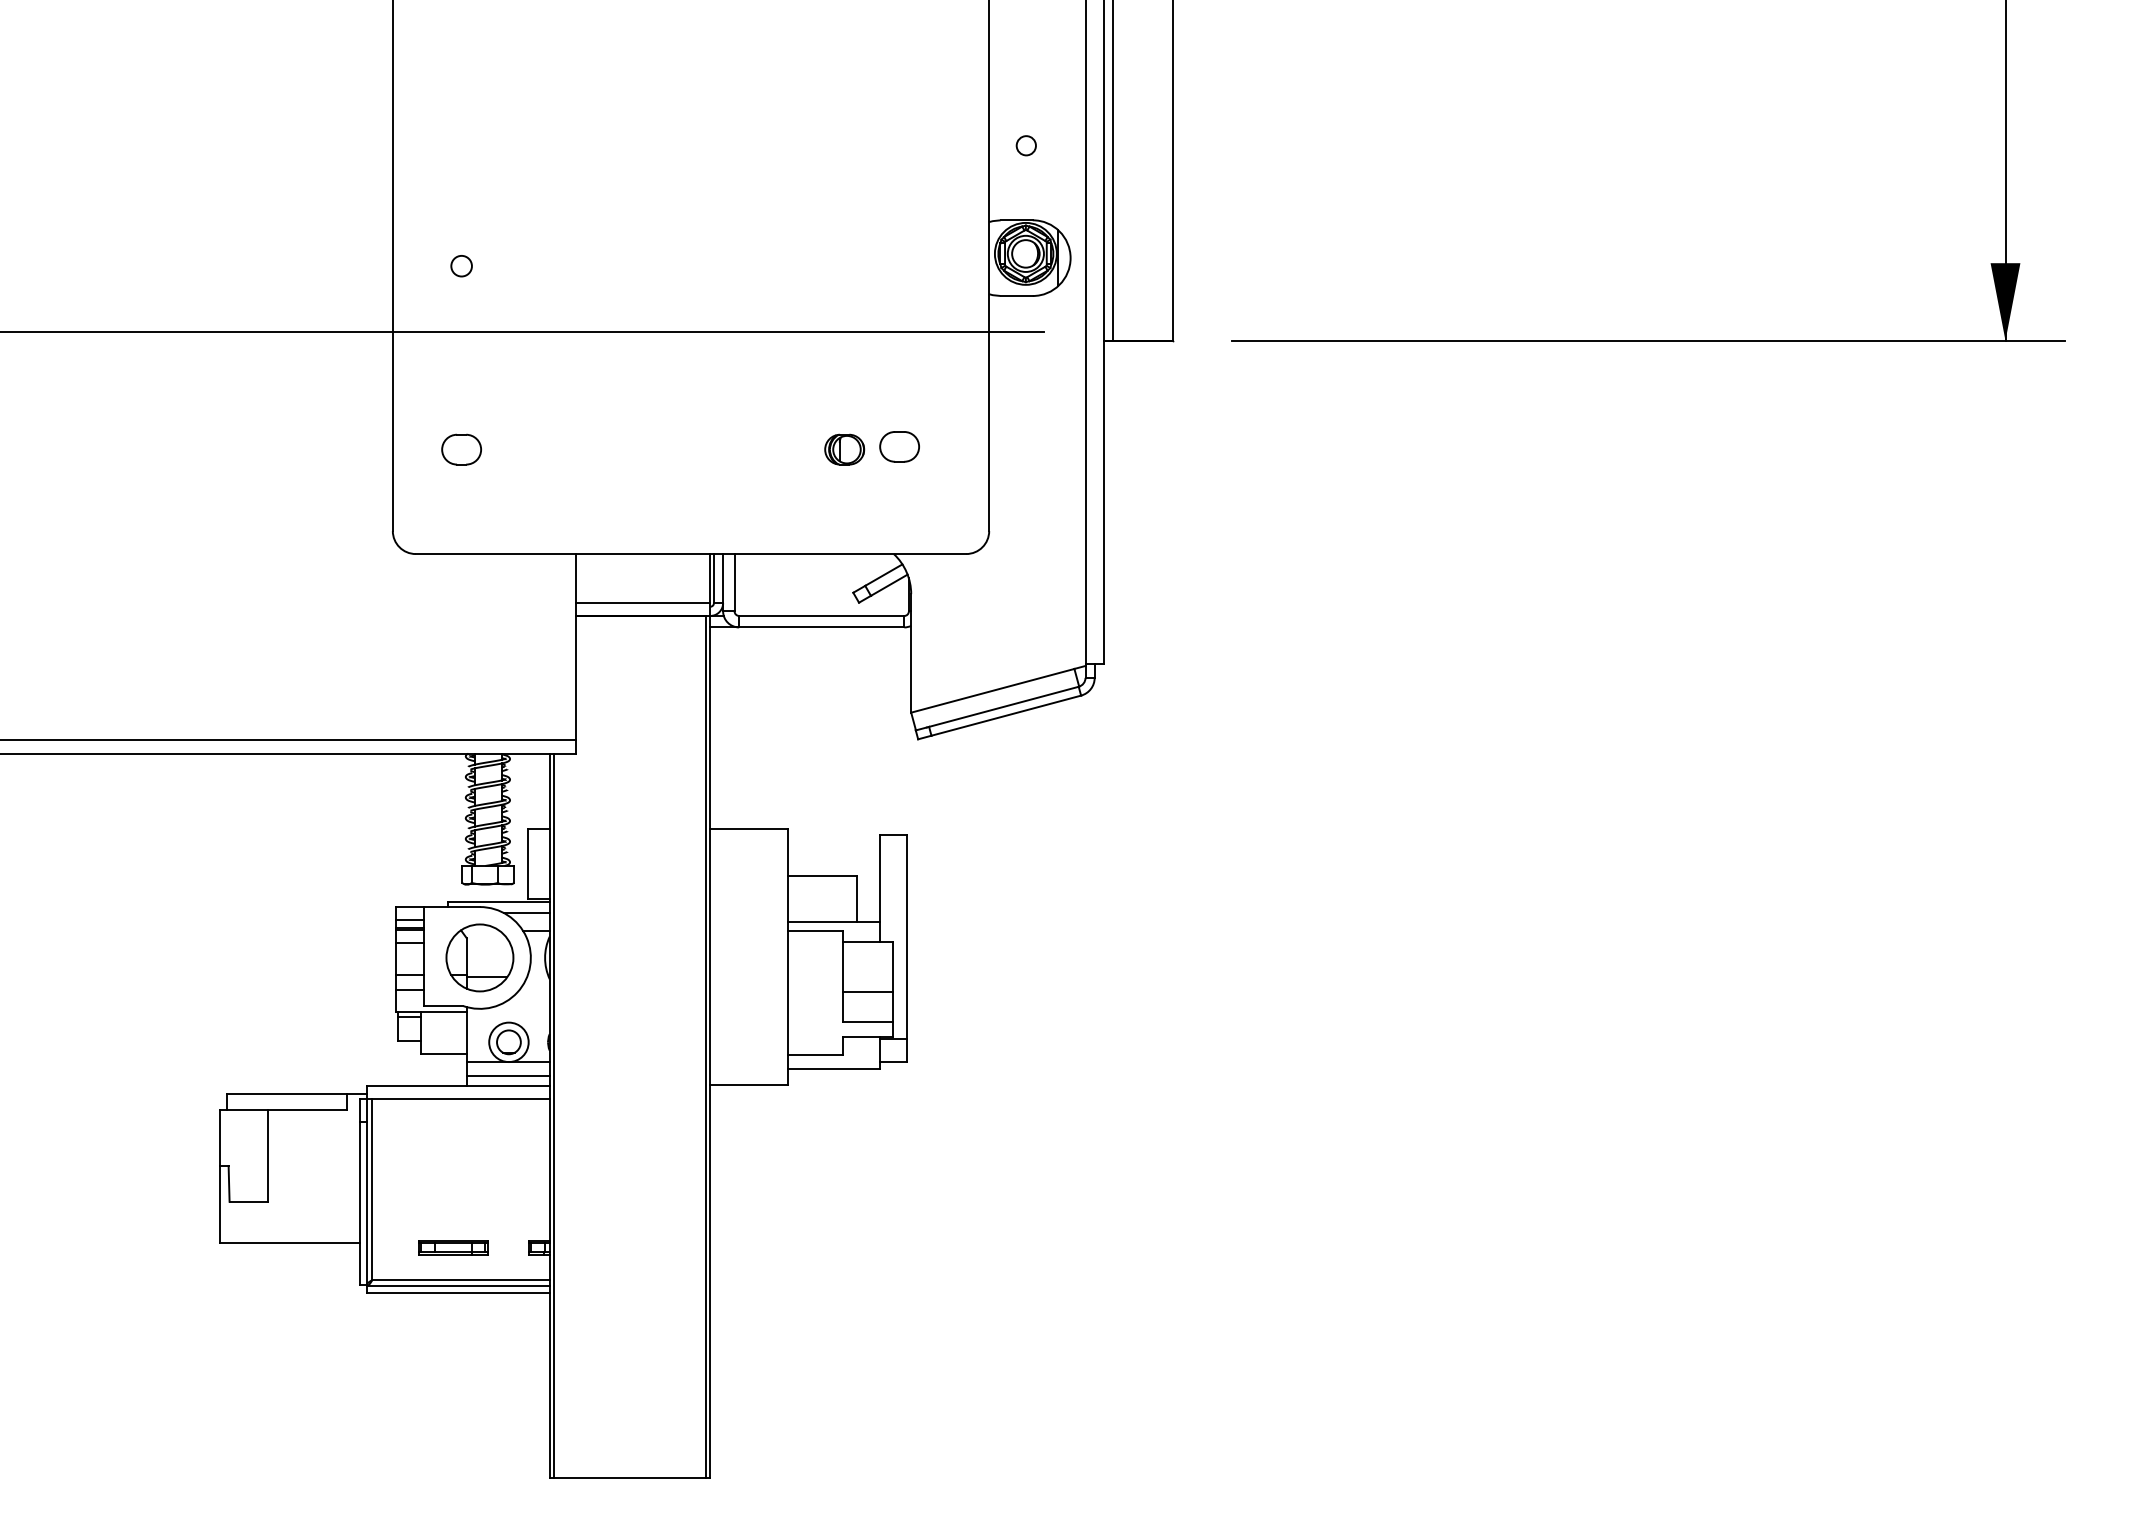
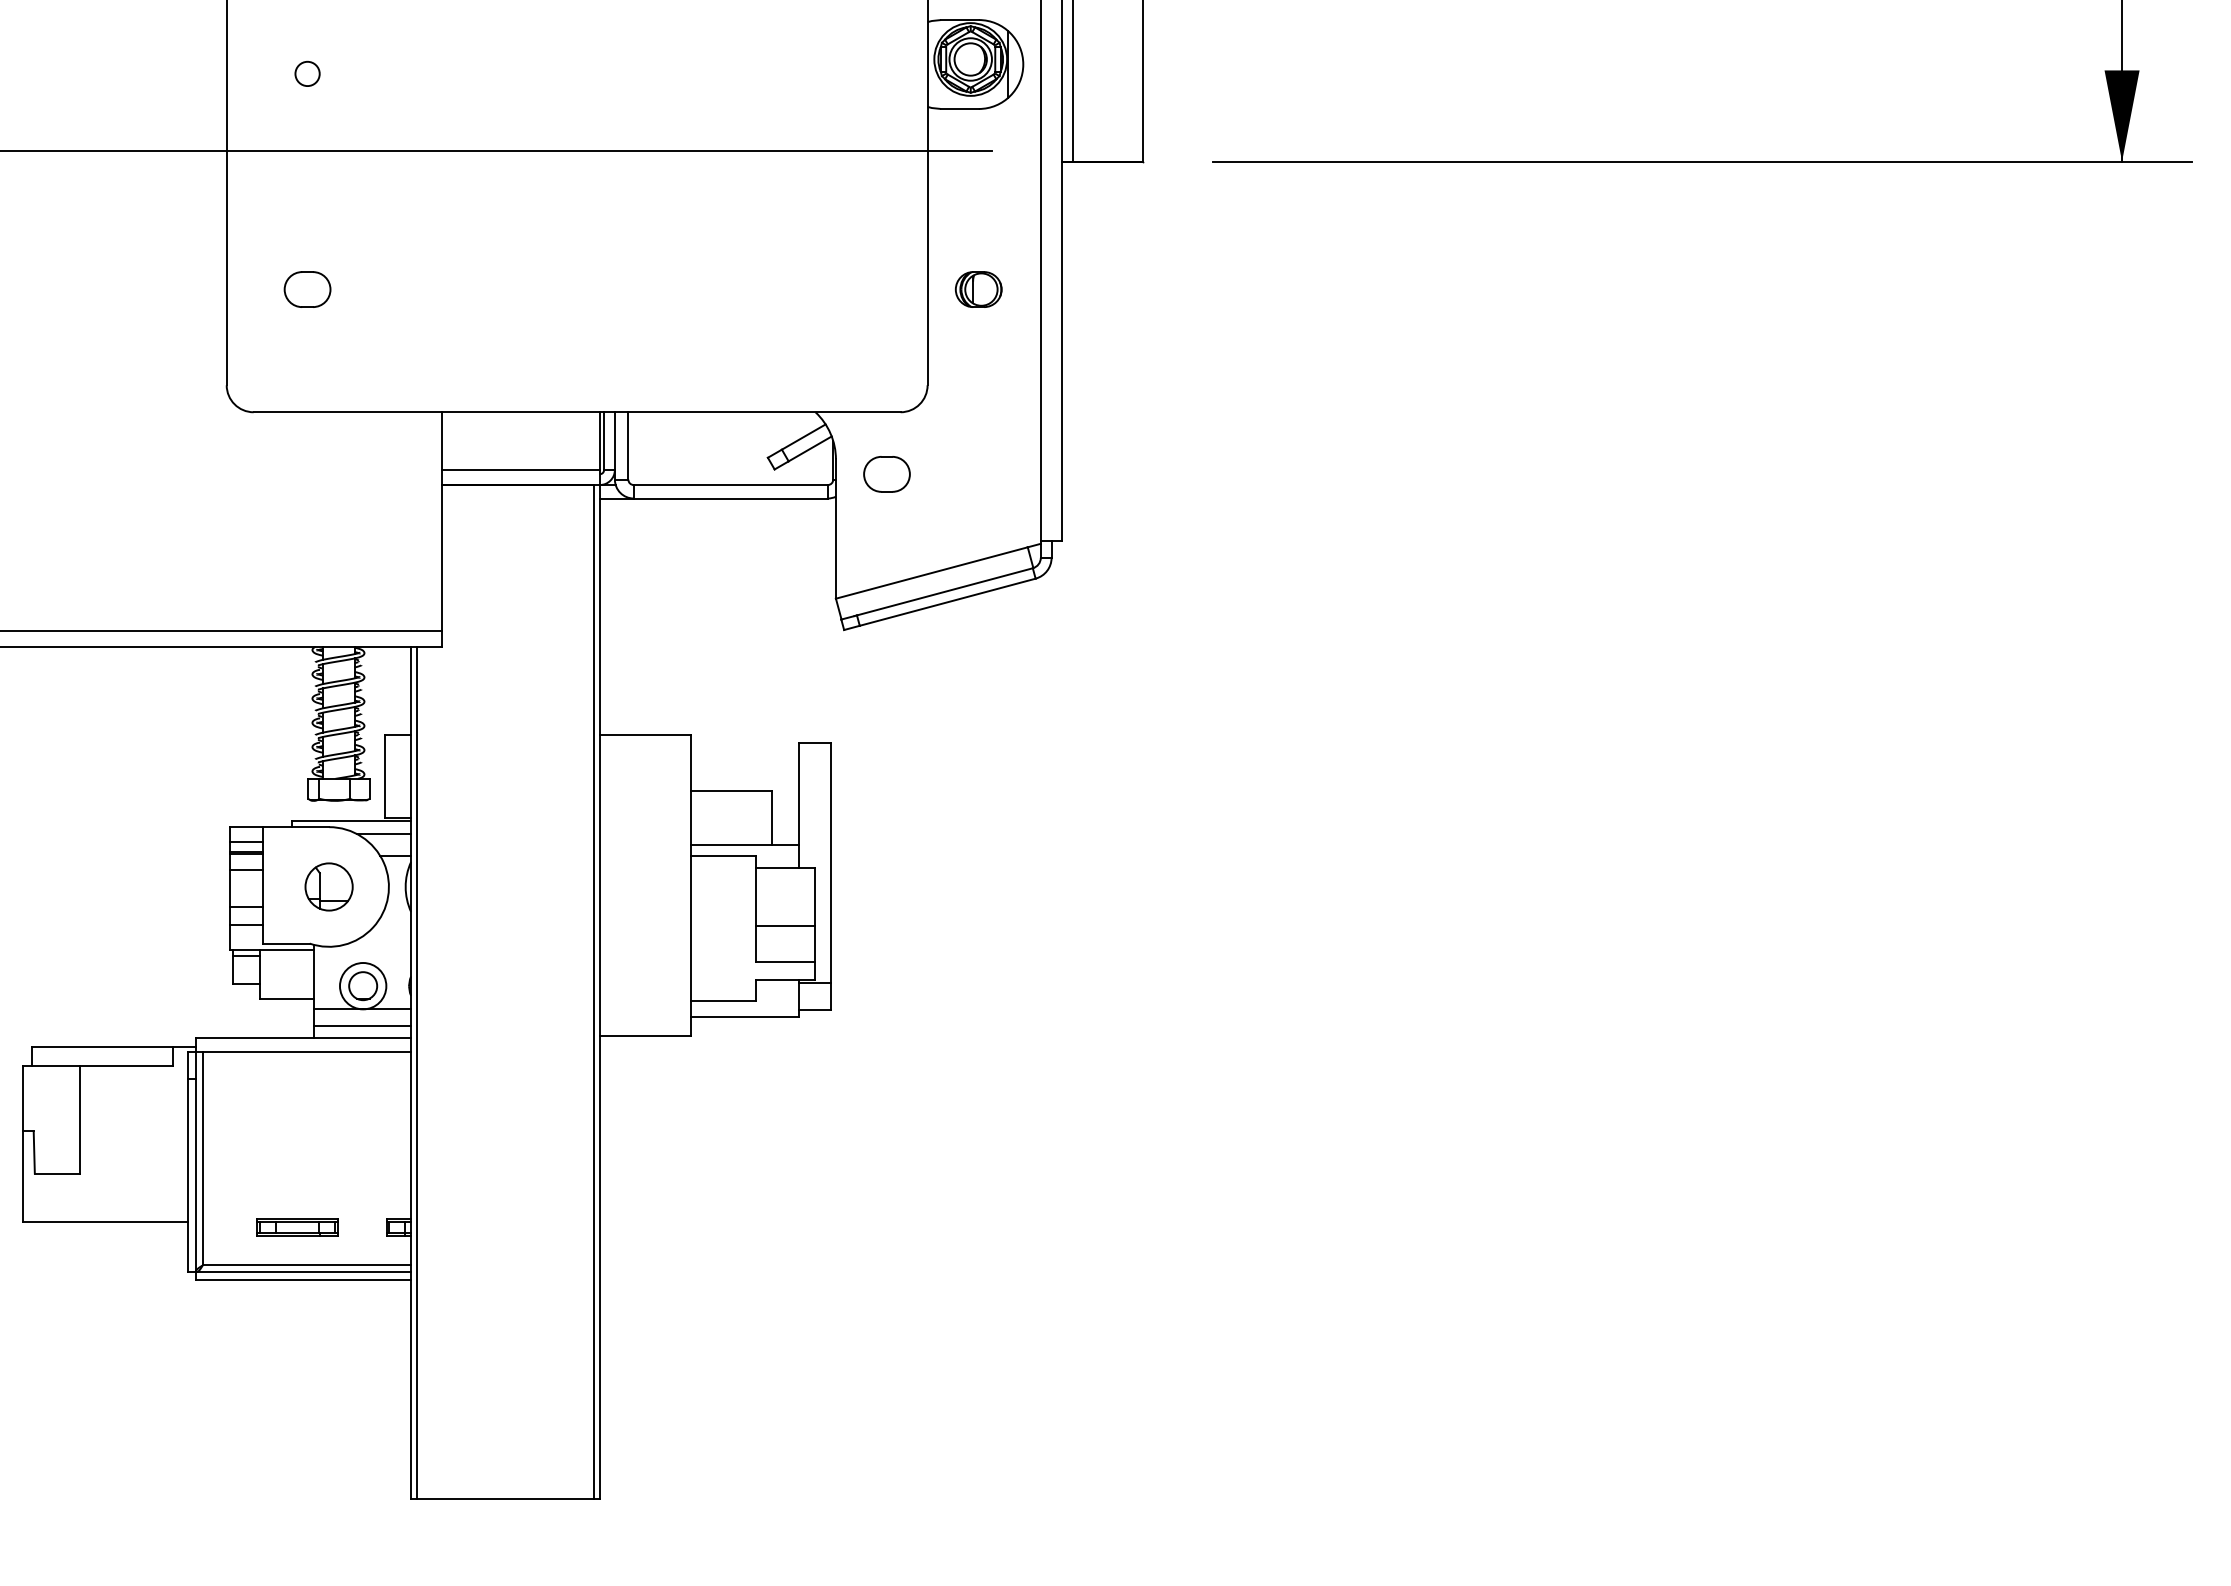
part: (899, 446) -> (886, 473), moved
part: (844, 449) -> (978, 289), moved
part: (479, 957) -> (328, 886), size x0.6

